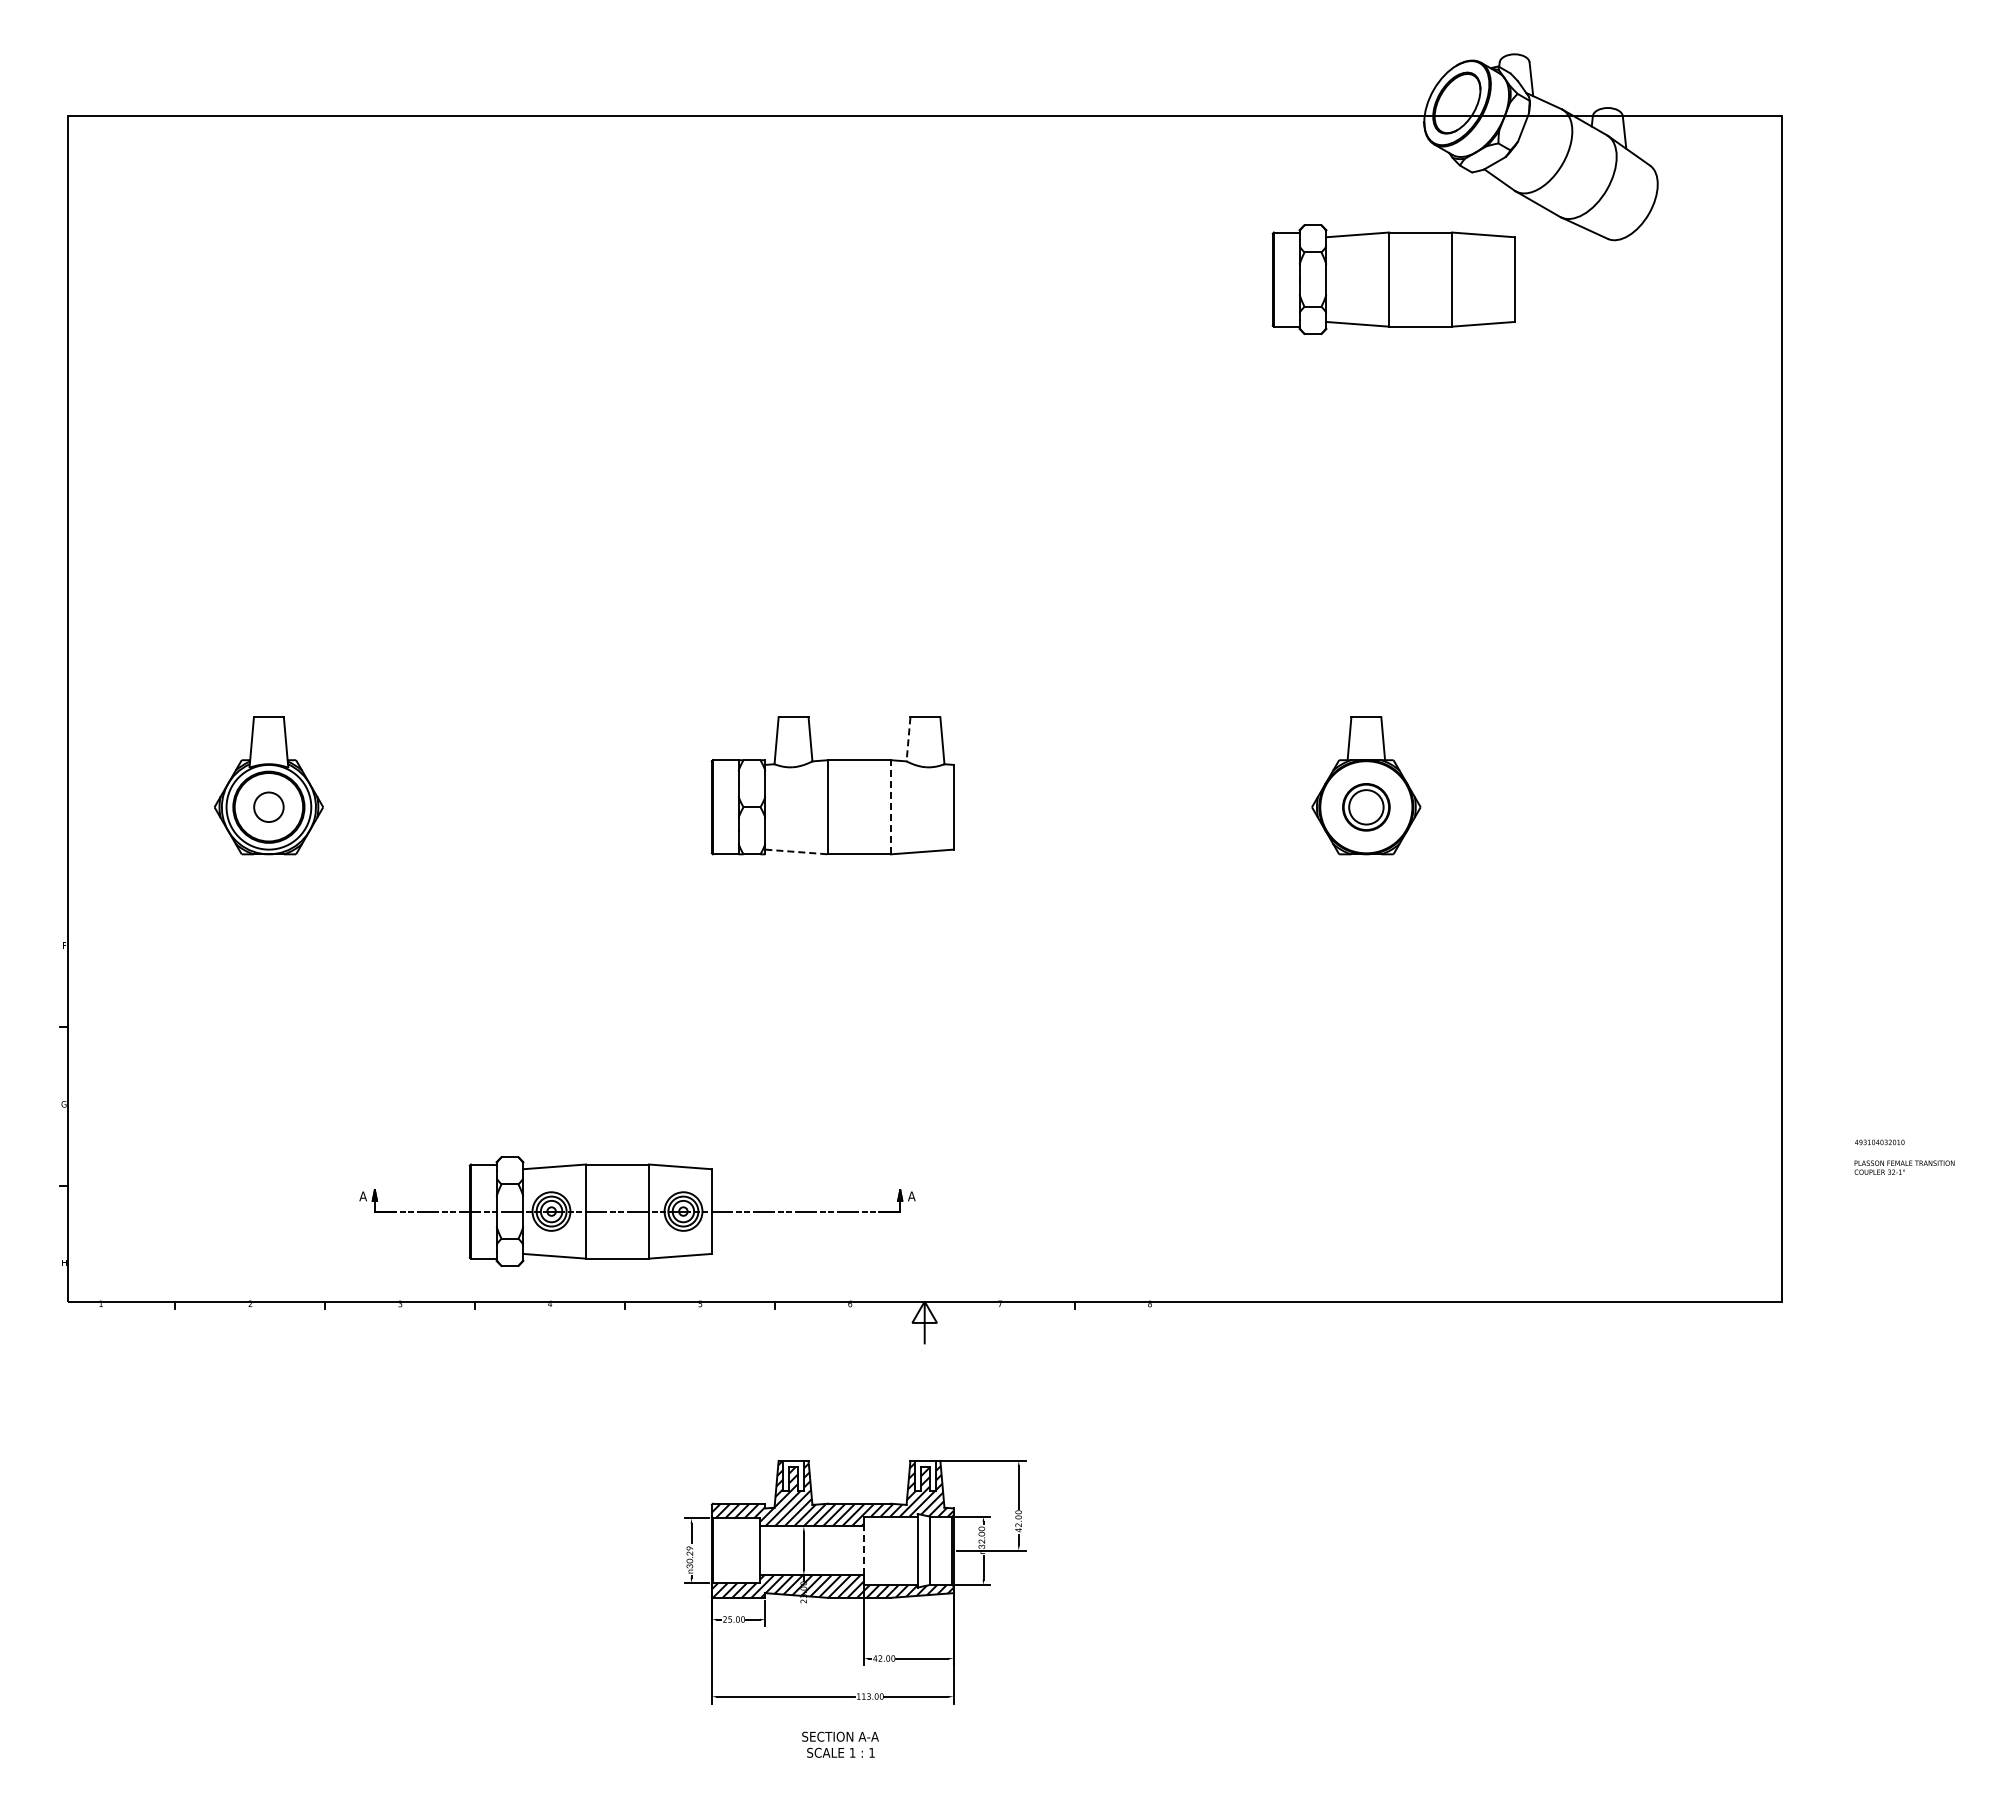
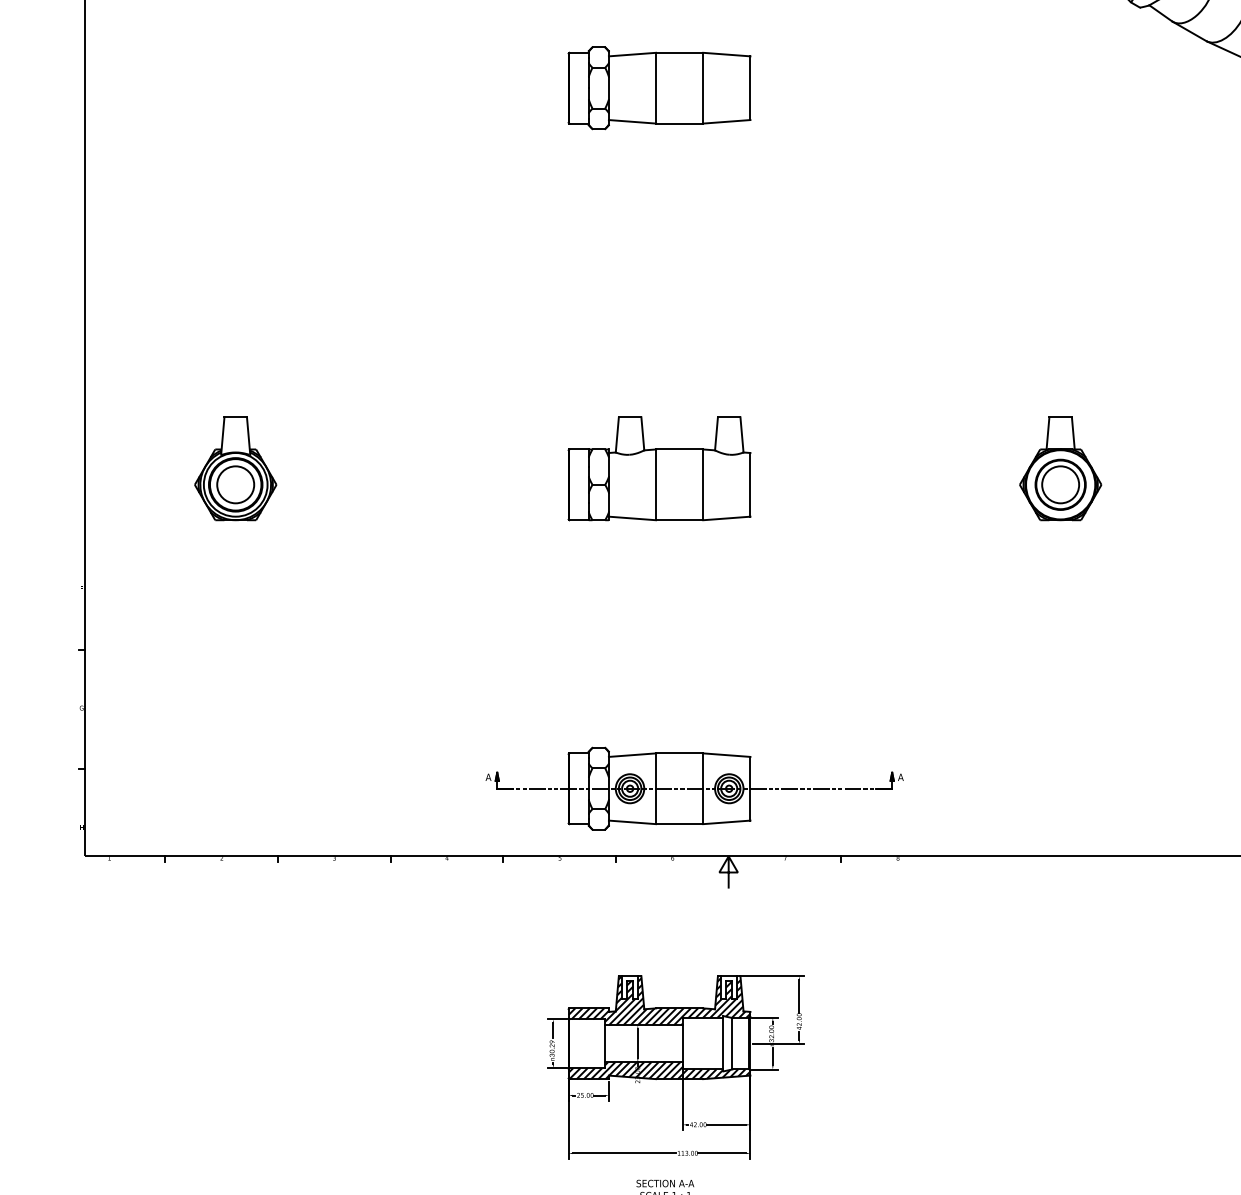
part: (1393, 279) -> (659, 88), moved
line: (908, 739) -> (716, 433), dashed -> solid
circle: (268, 806) -> (235, 484), size x1.67
line: (890, 806) -> (702, 484), dashed -> solid
part: (1366, 807) -> (1060, 485), size x1.43
line: (797, 852) -> (633, 518), dashed -> solid
part: (637, 1211) -> (694, 788), moved
line: (863, 1550) -> (682, 1043), dashed -> solid

